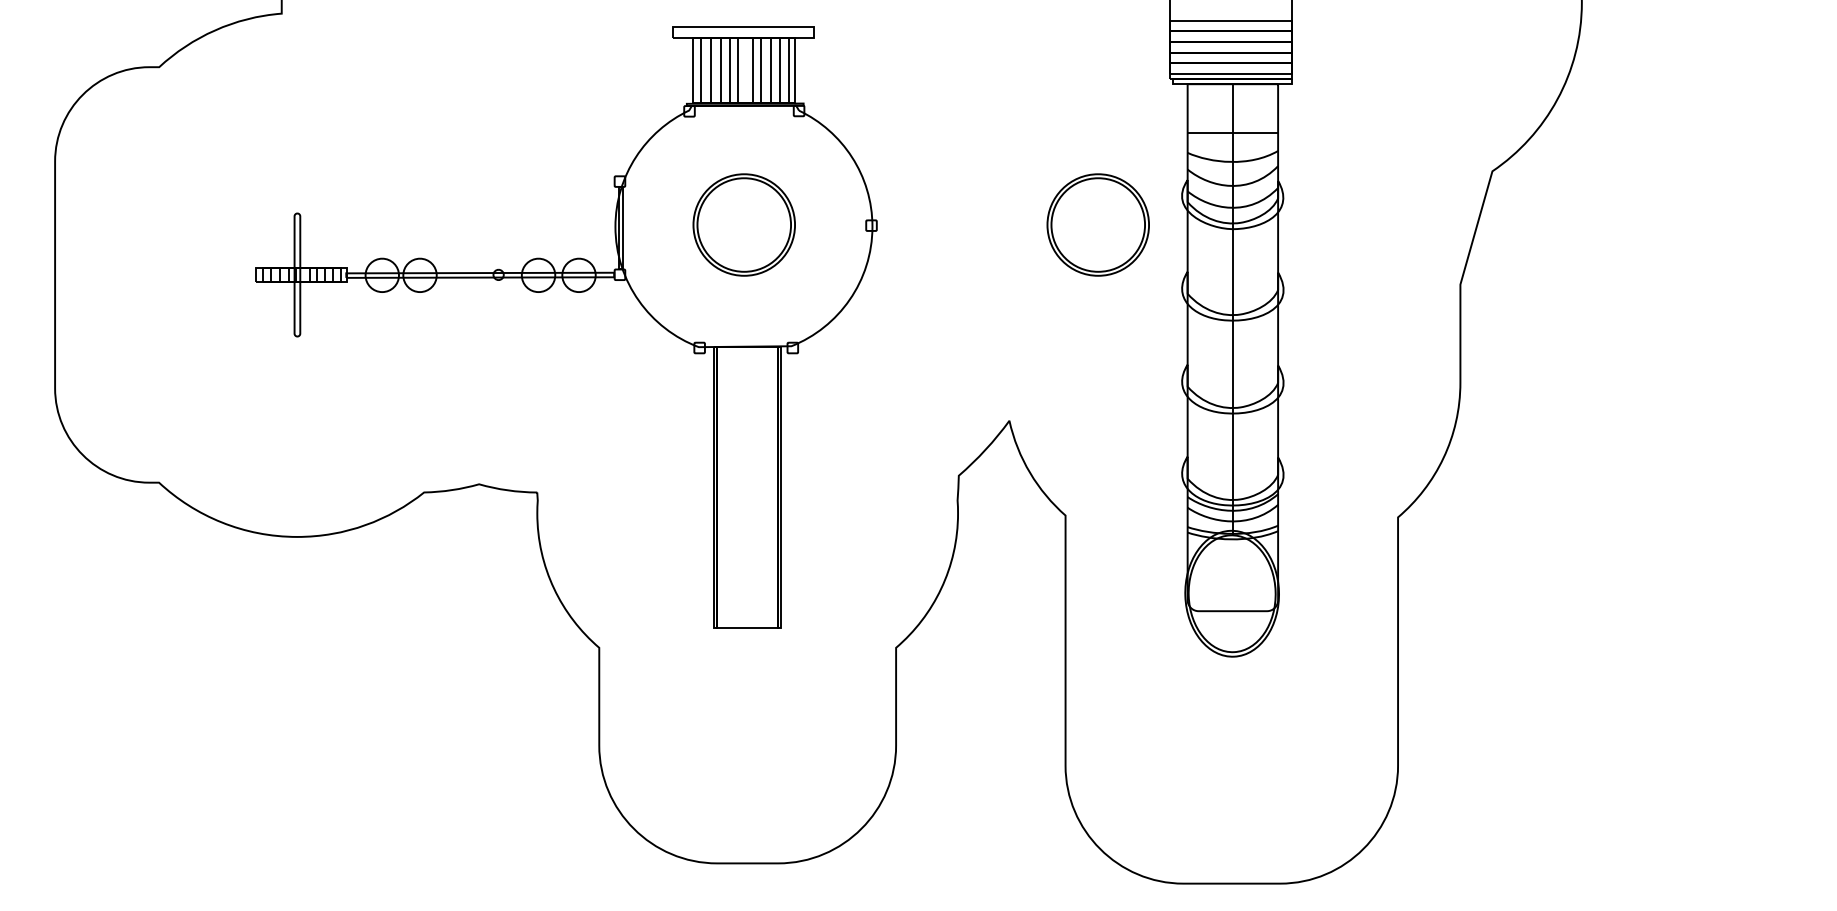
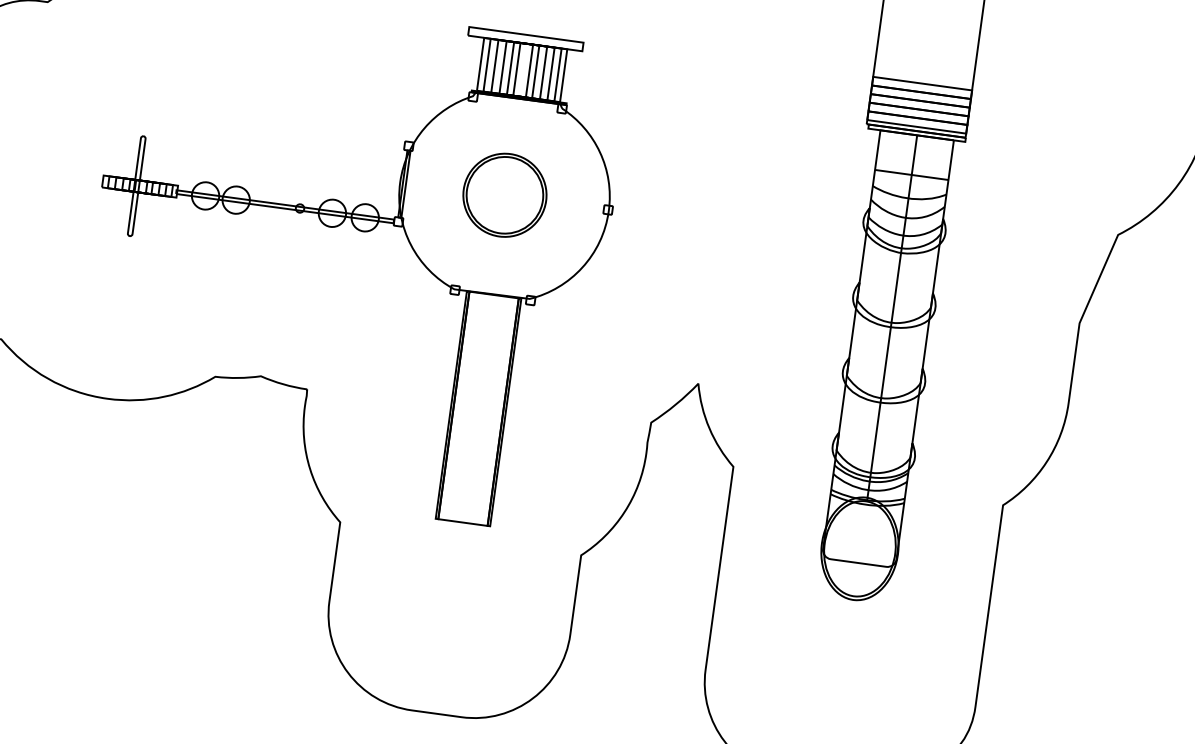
part: (1097, 224) -> (791, 234), removed

